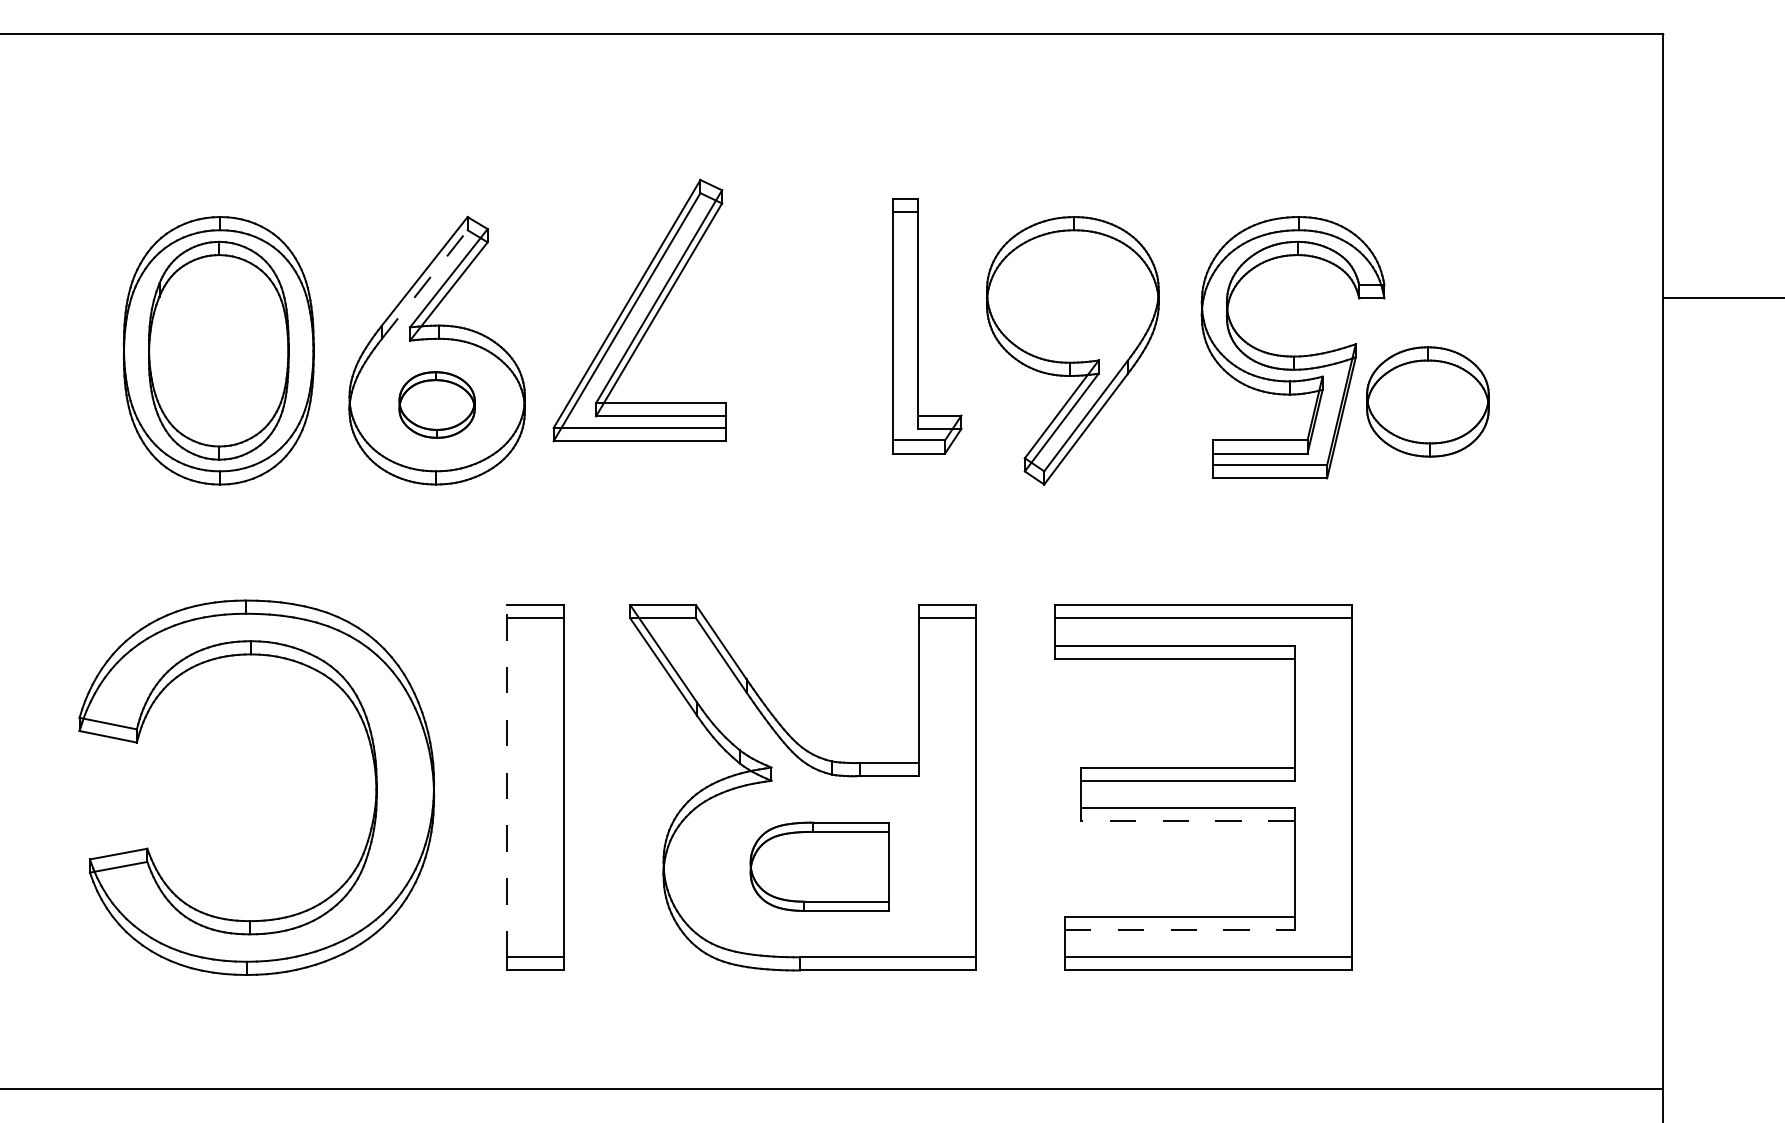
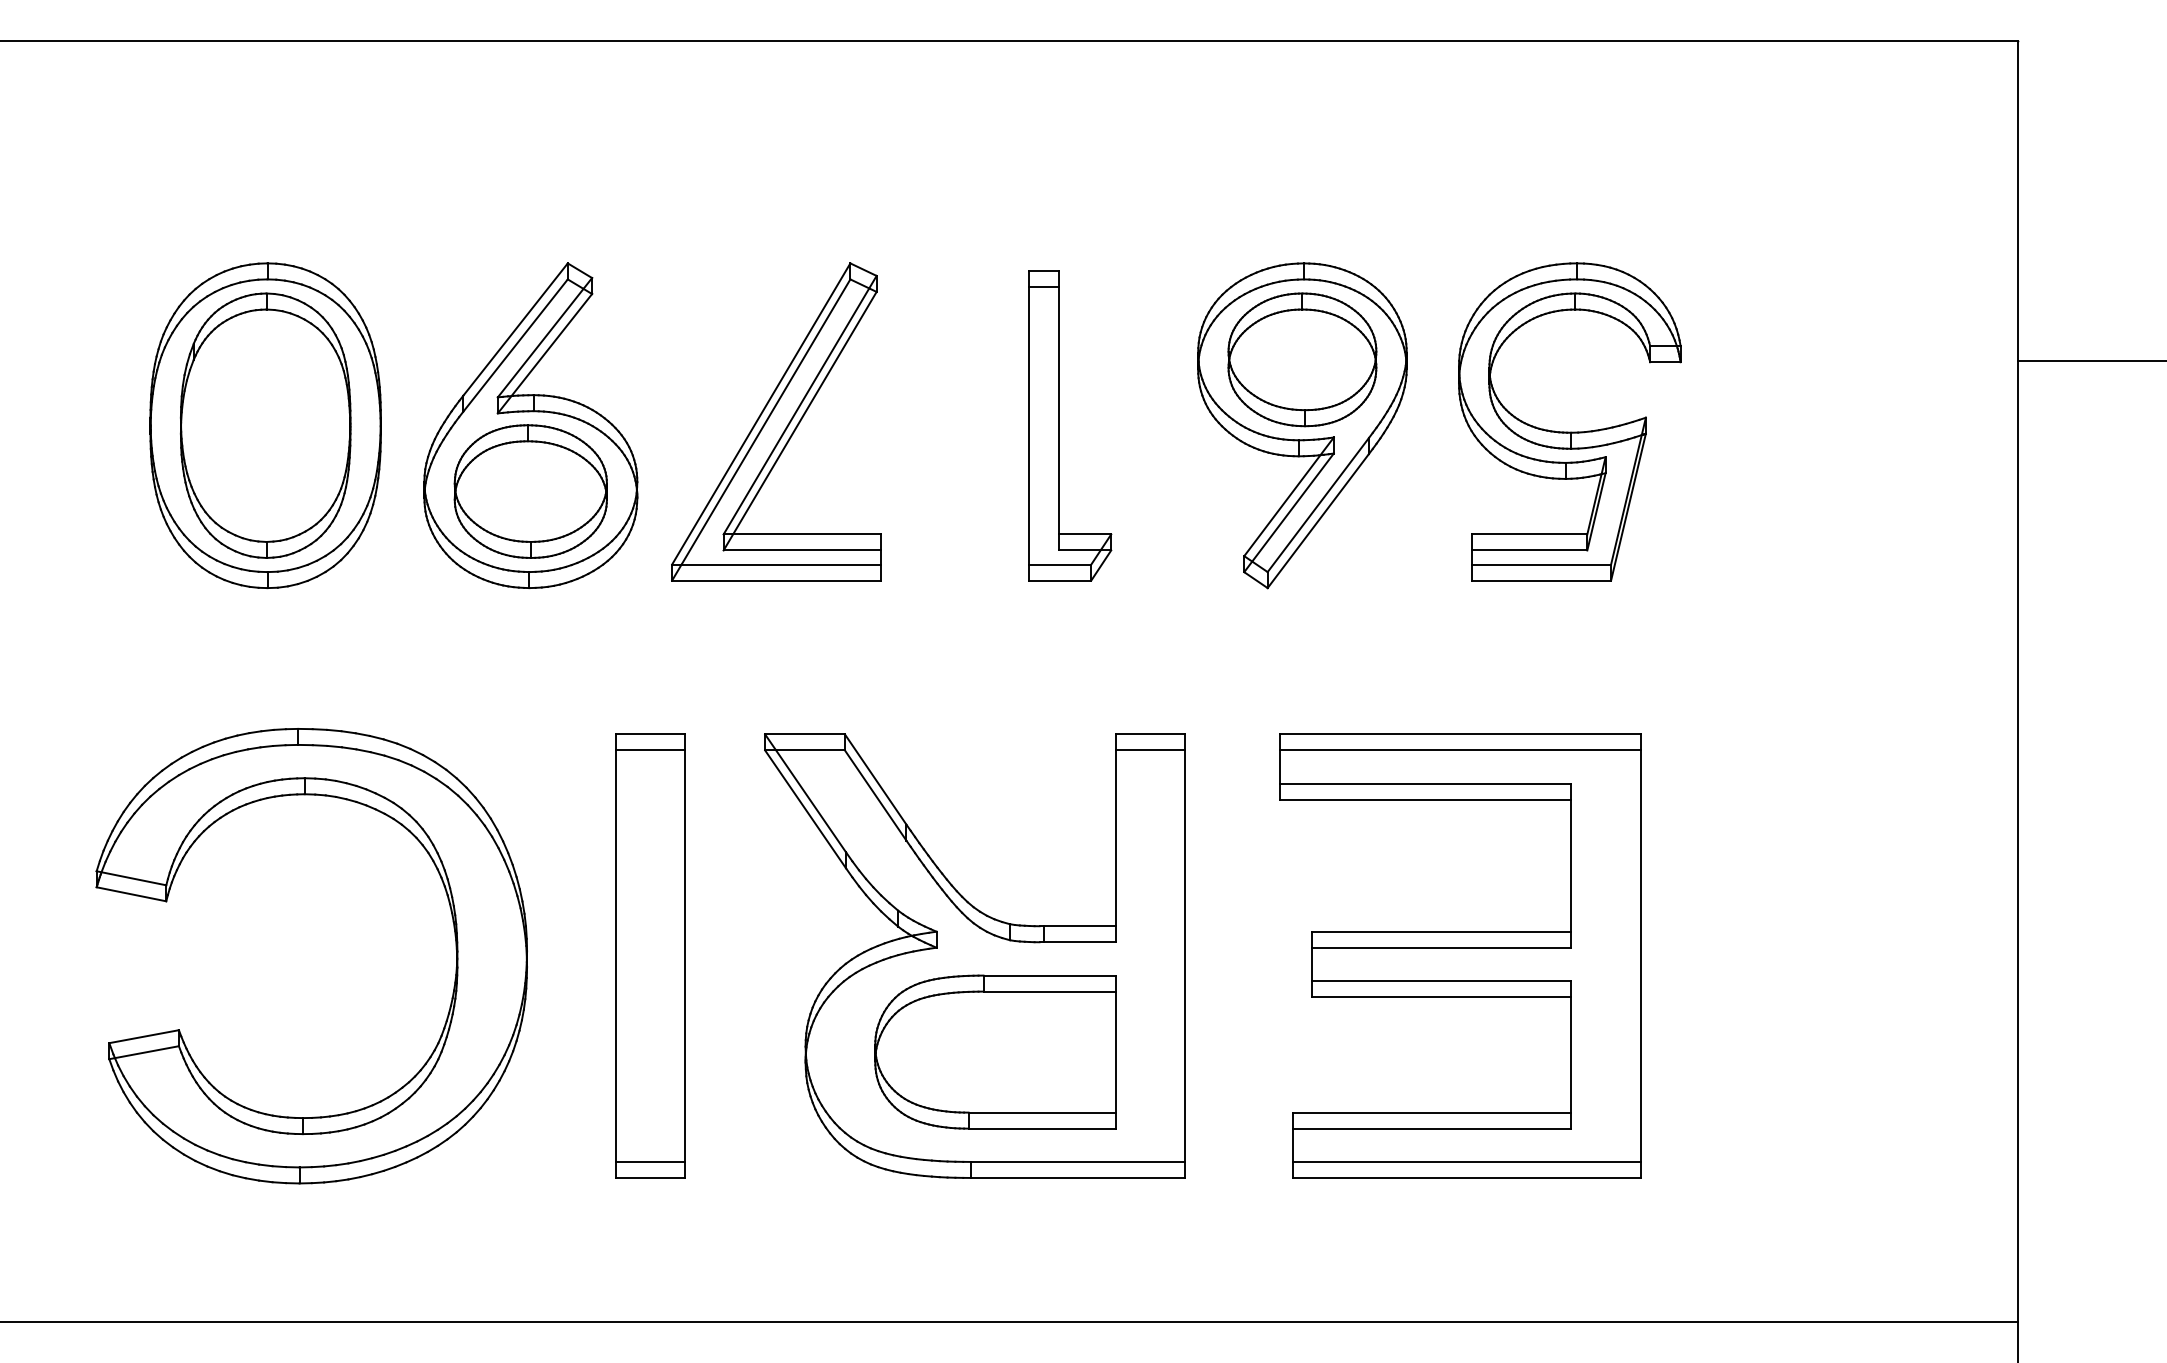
line: (424, 284) -> (515, 345), dashed -> solid
part: (639, 310) -> (776, 421), moved
part: (918, 325) -> (1059, 425), moved
part: (1427, 401) -> (1302, 359), moved
part: (436, 404) -> (530, 491), size x1.67
line: (506, 781) -> (615, 948), dashed -> solid
line: (1187, 821) -> (1441, 997), dashed -> solid
part: (820, 866) -> (995, 1051), size x1.43
line: (1180, 929) -> (1432, 1128), dashed -> solid

